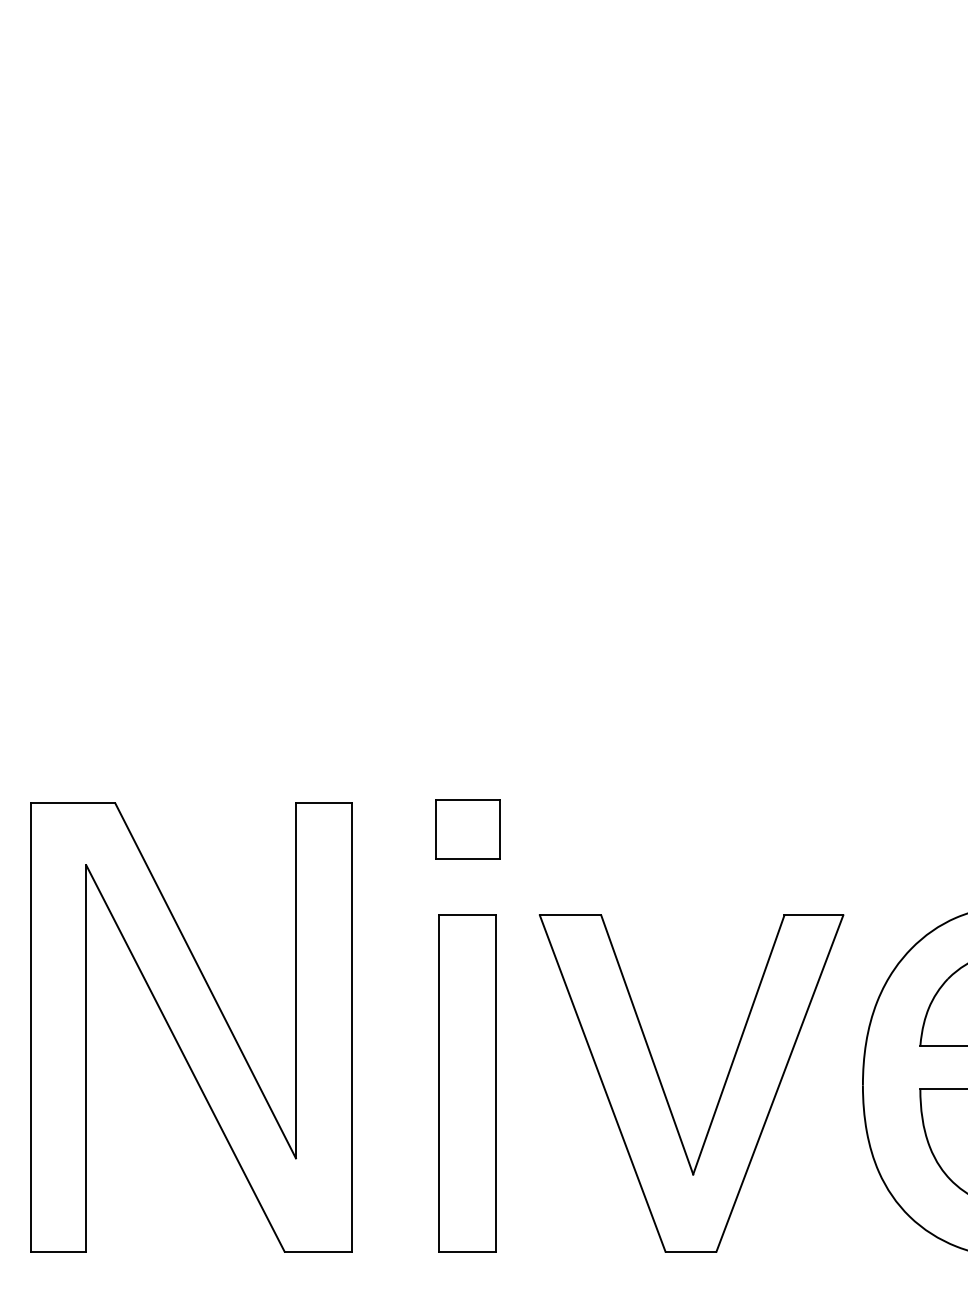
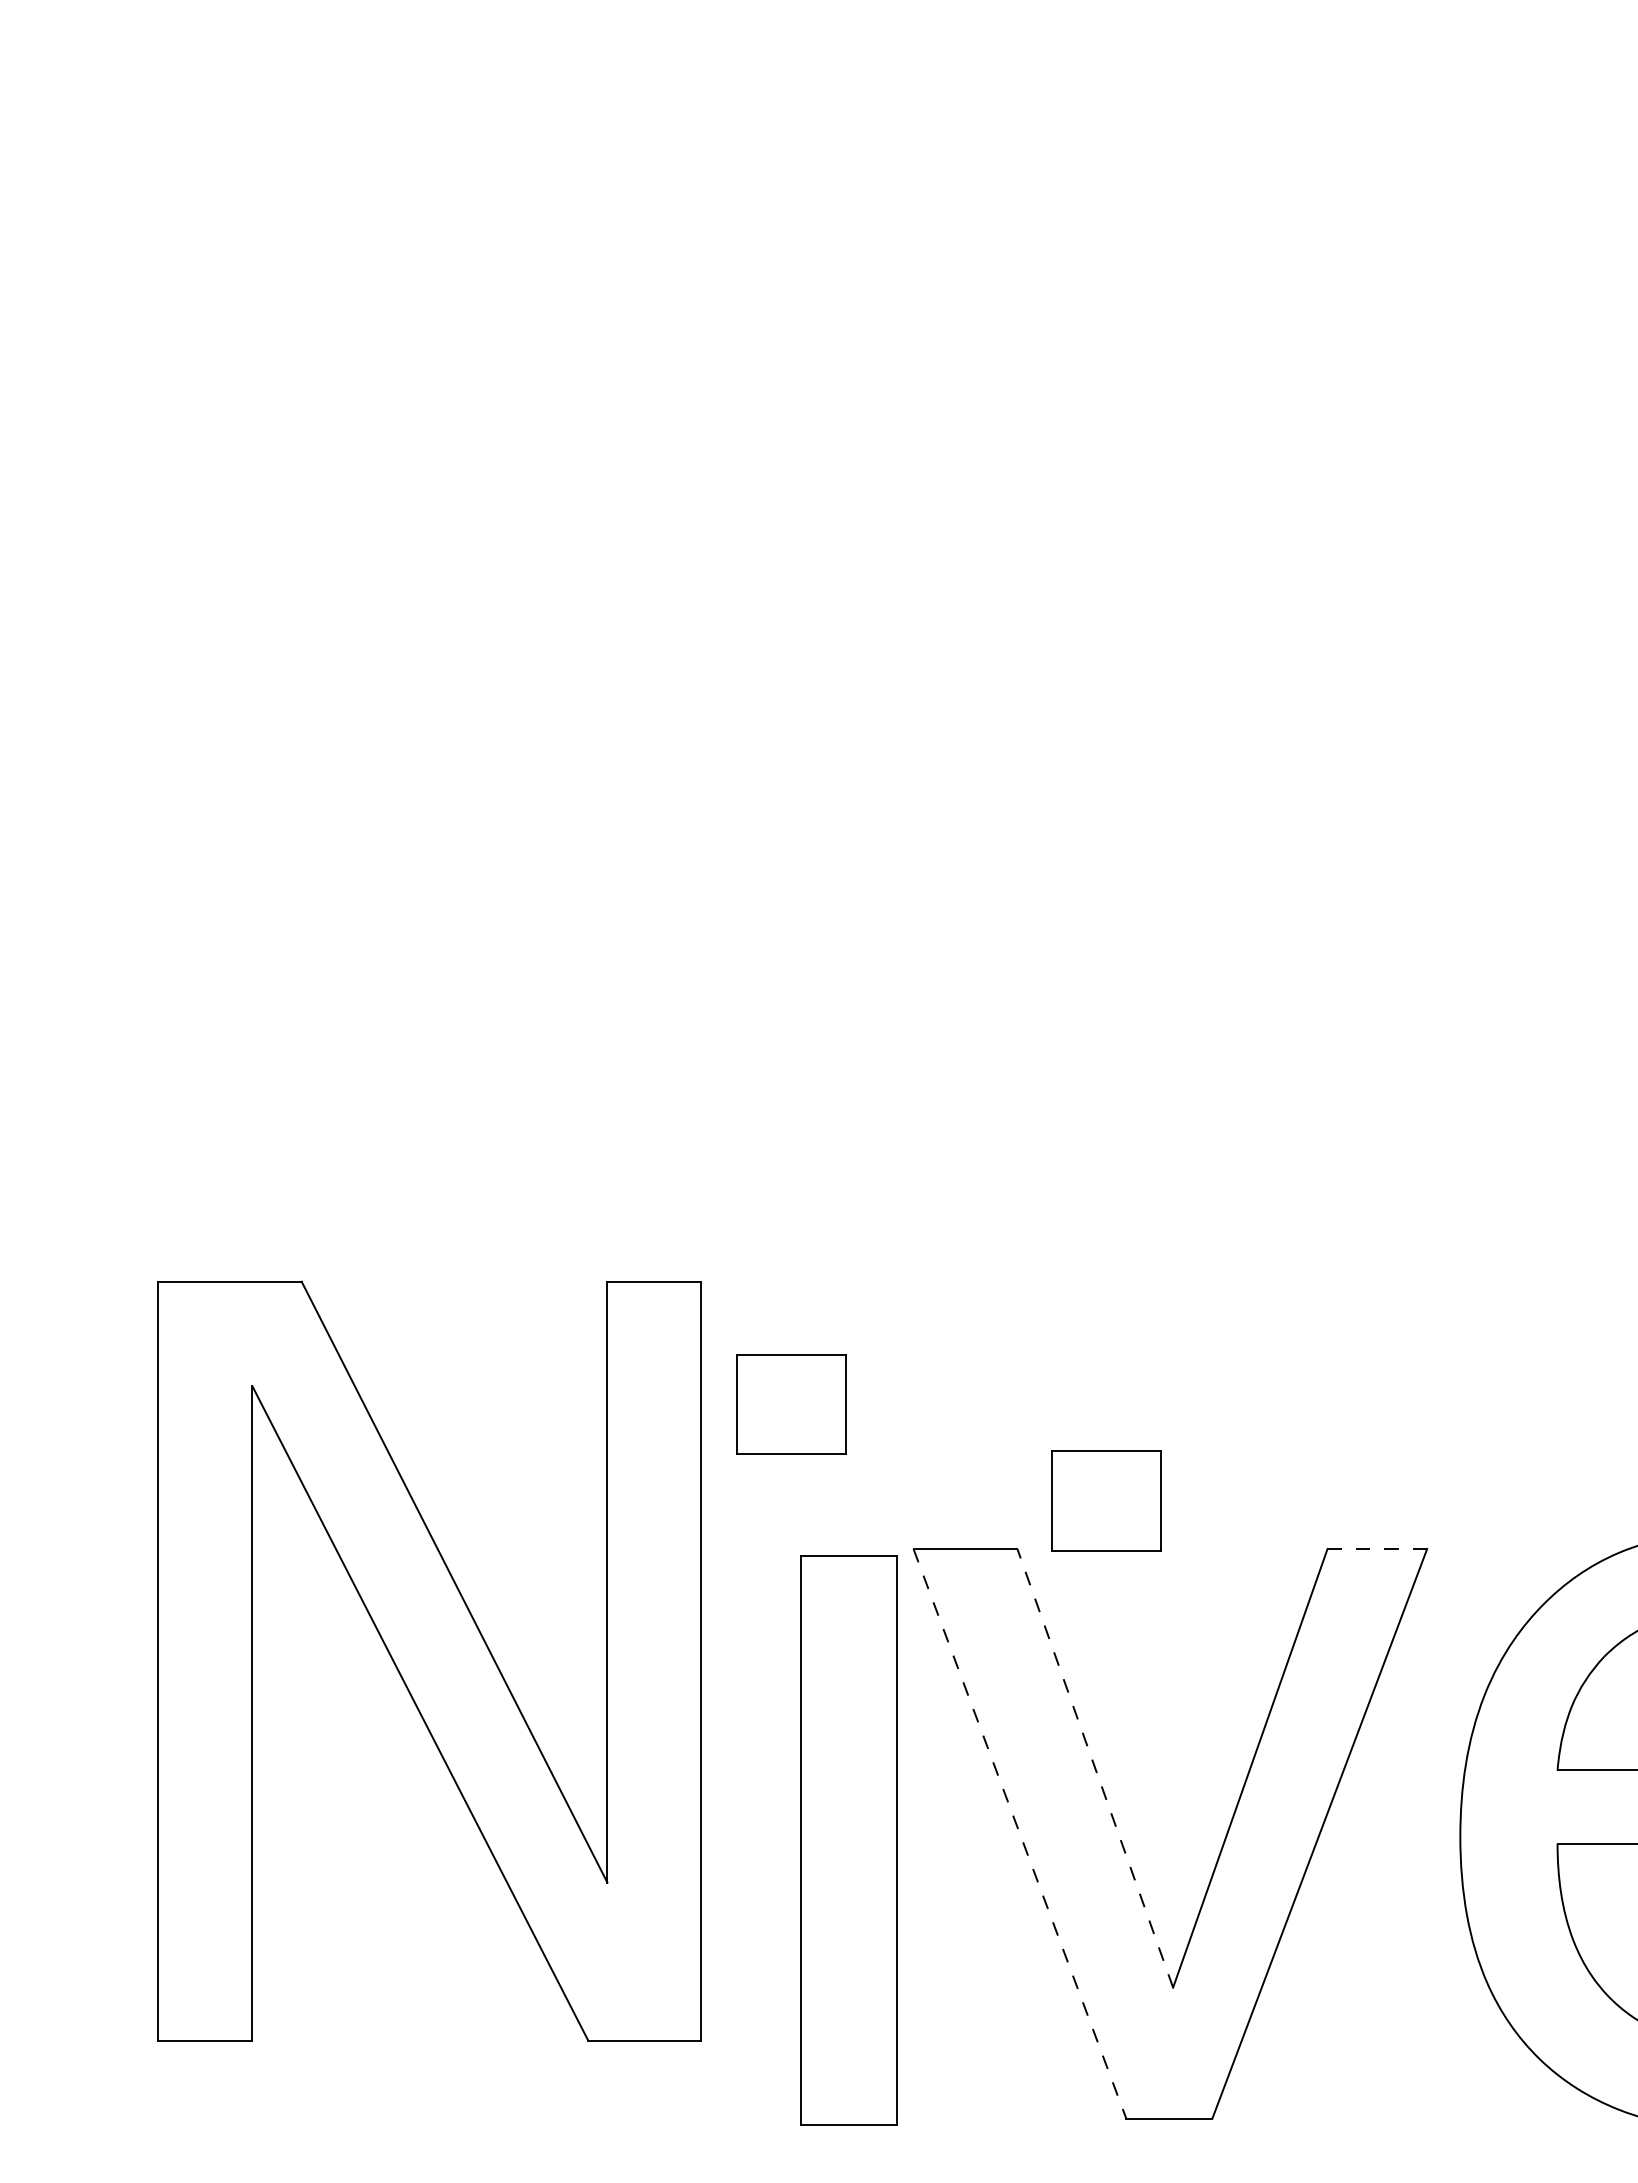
part: (653, 886) -> (1105, 1500), added
line: (813, 915) -> (1376, 1549), solid -> dashed
part: (191, 1027) -> (430, 1661), moved
line: (647, 1044) -> (1095, 1767), solid -> dashed
part: (467, 1083) -> (848, 1840), moved
line: (602, 1083) -> (1019, 1833), solid -> dashed

